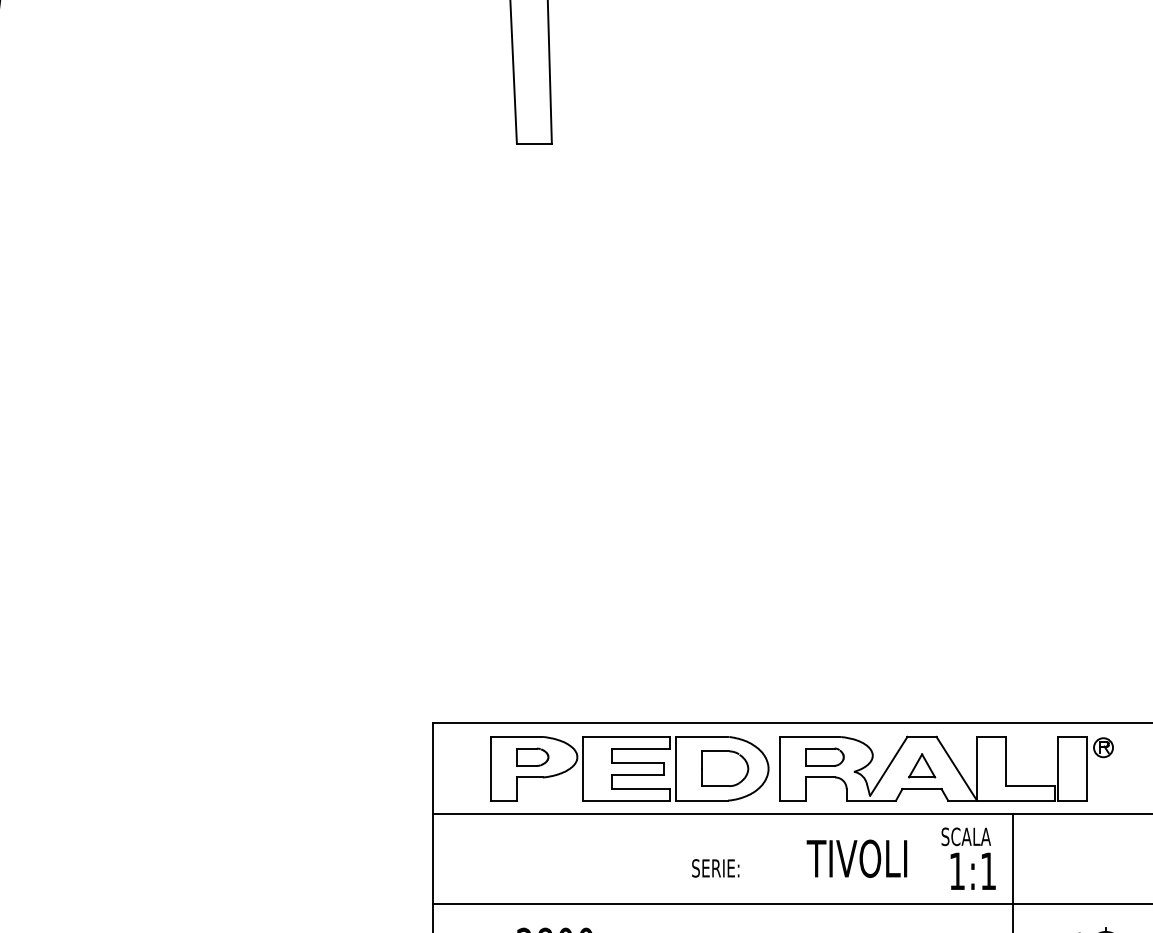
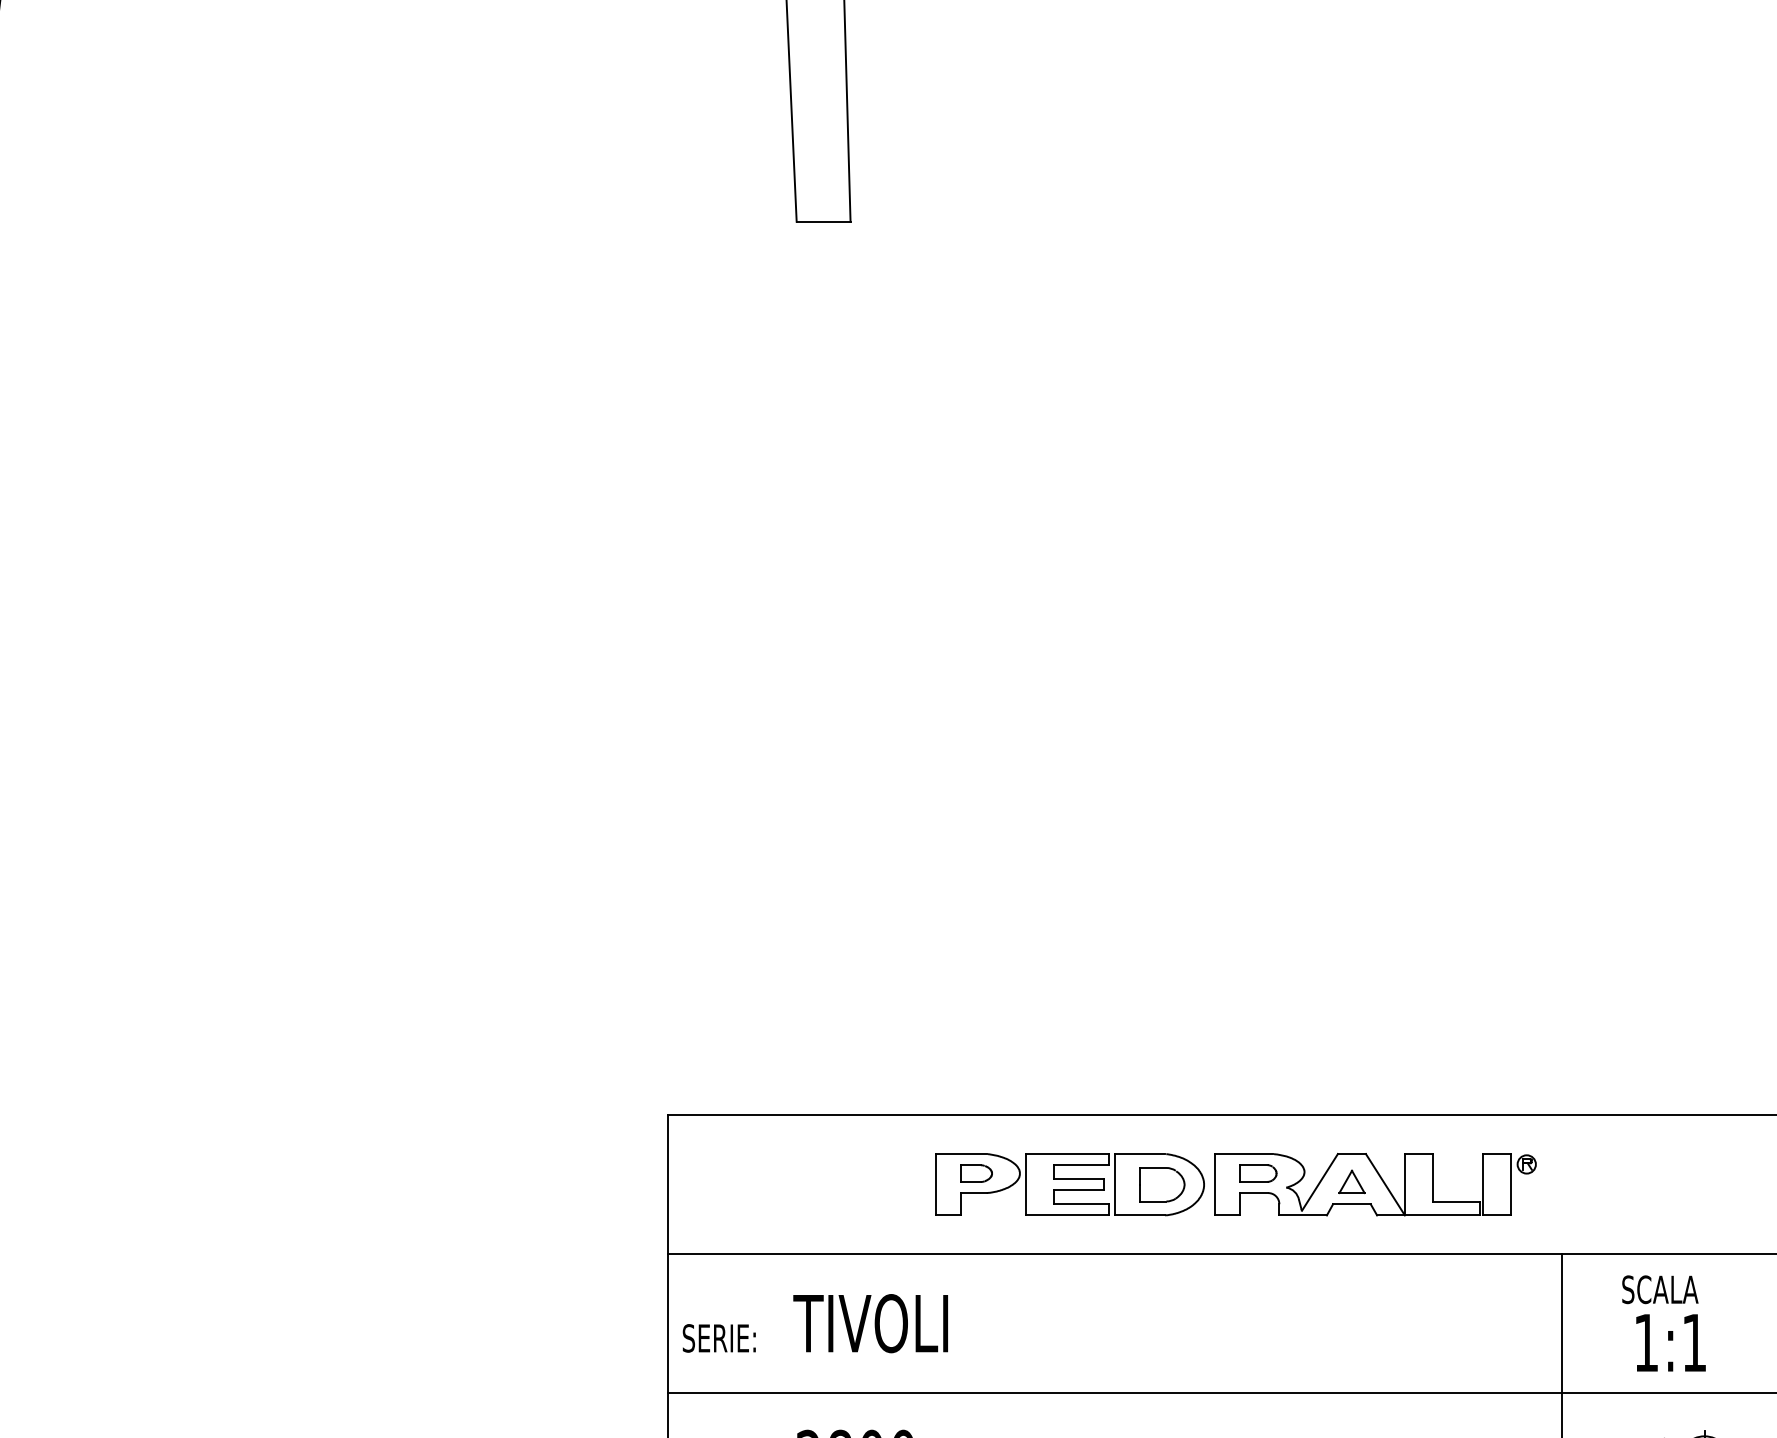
part: (802, 768) -> (1236, 1184), size x0.62
text: (856, 858) -> (870, 1323), moved
text: (968, 858) -> (1663, 1323), moved
text: (715, 868) -> (718, 1338), moved

